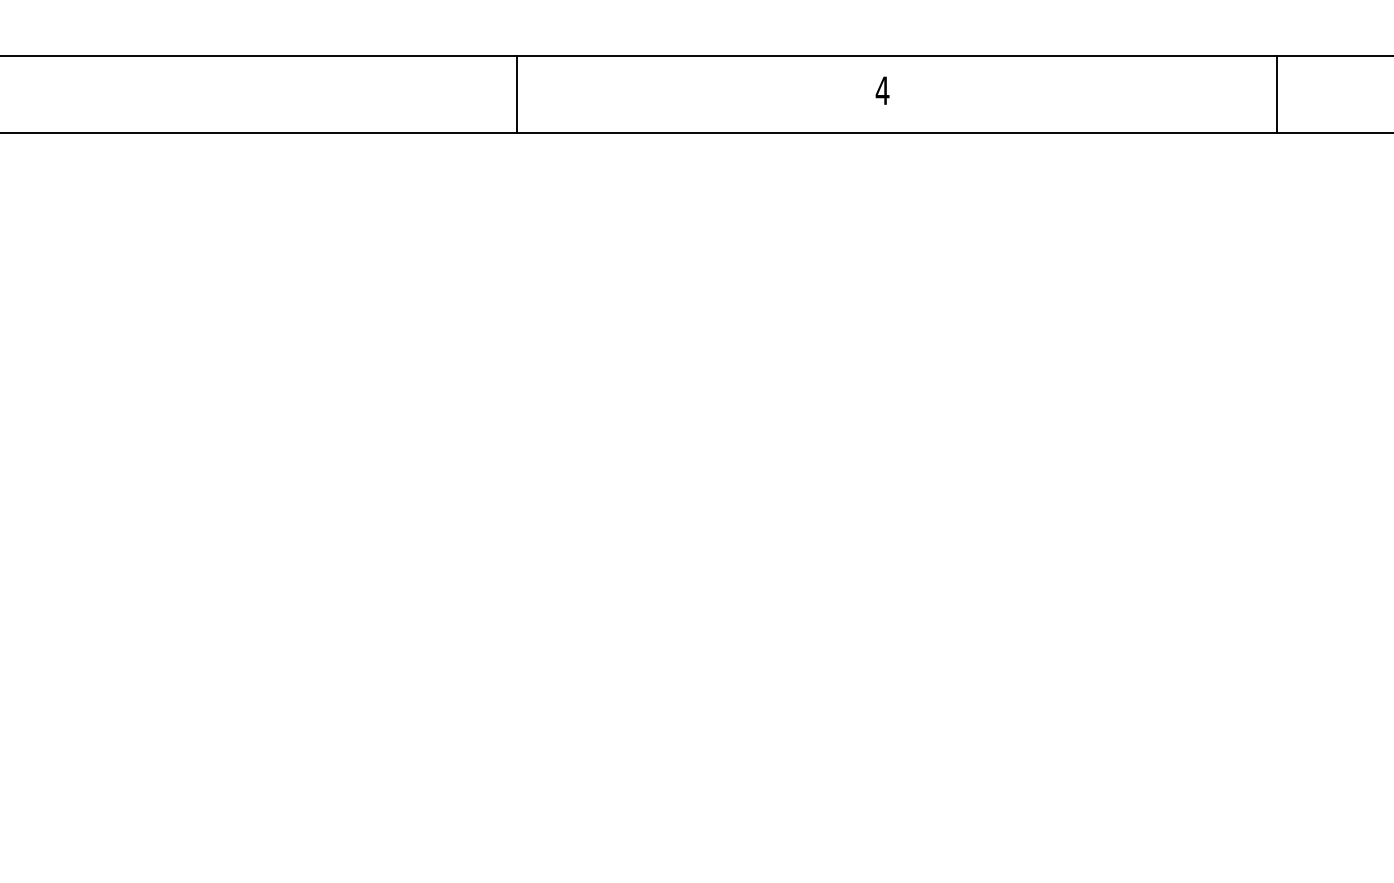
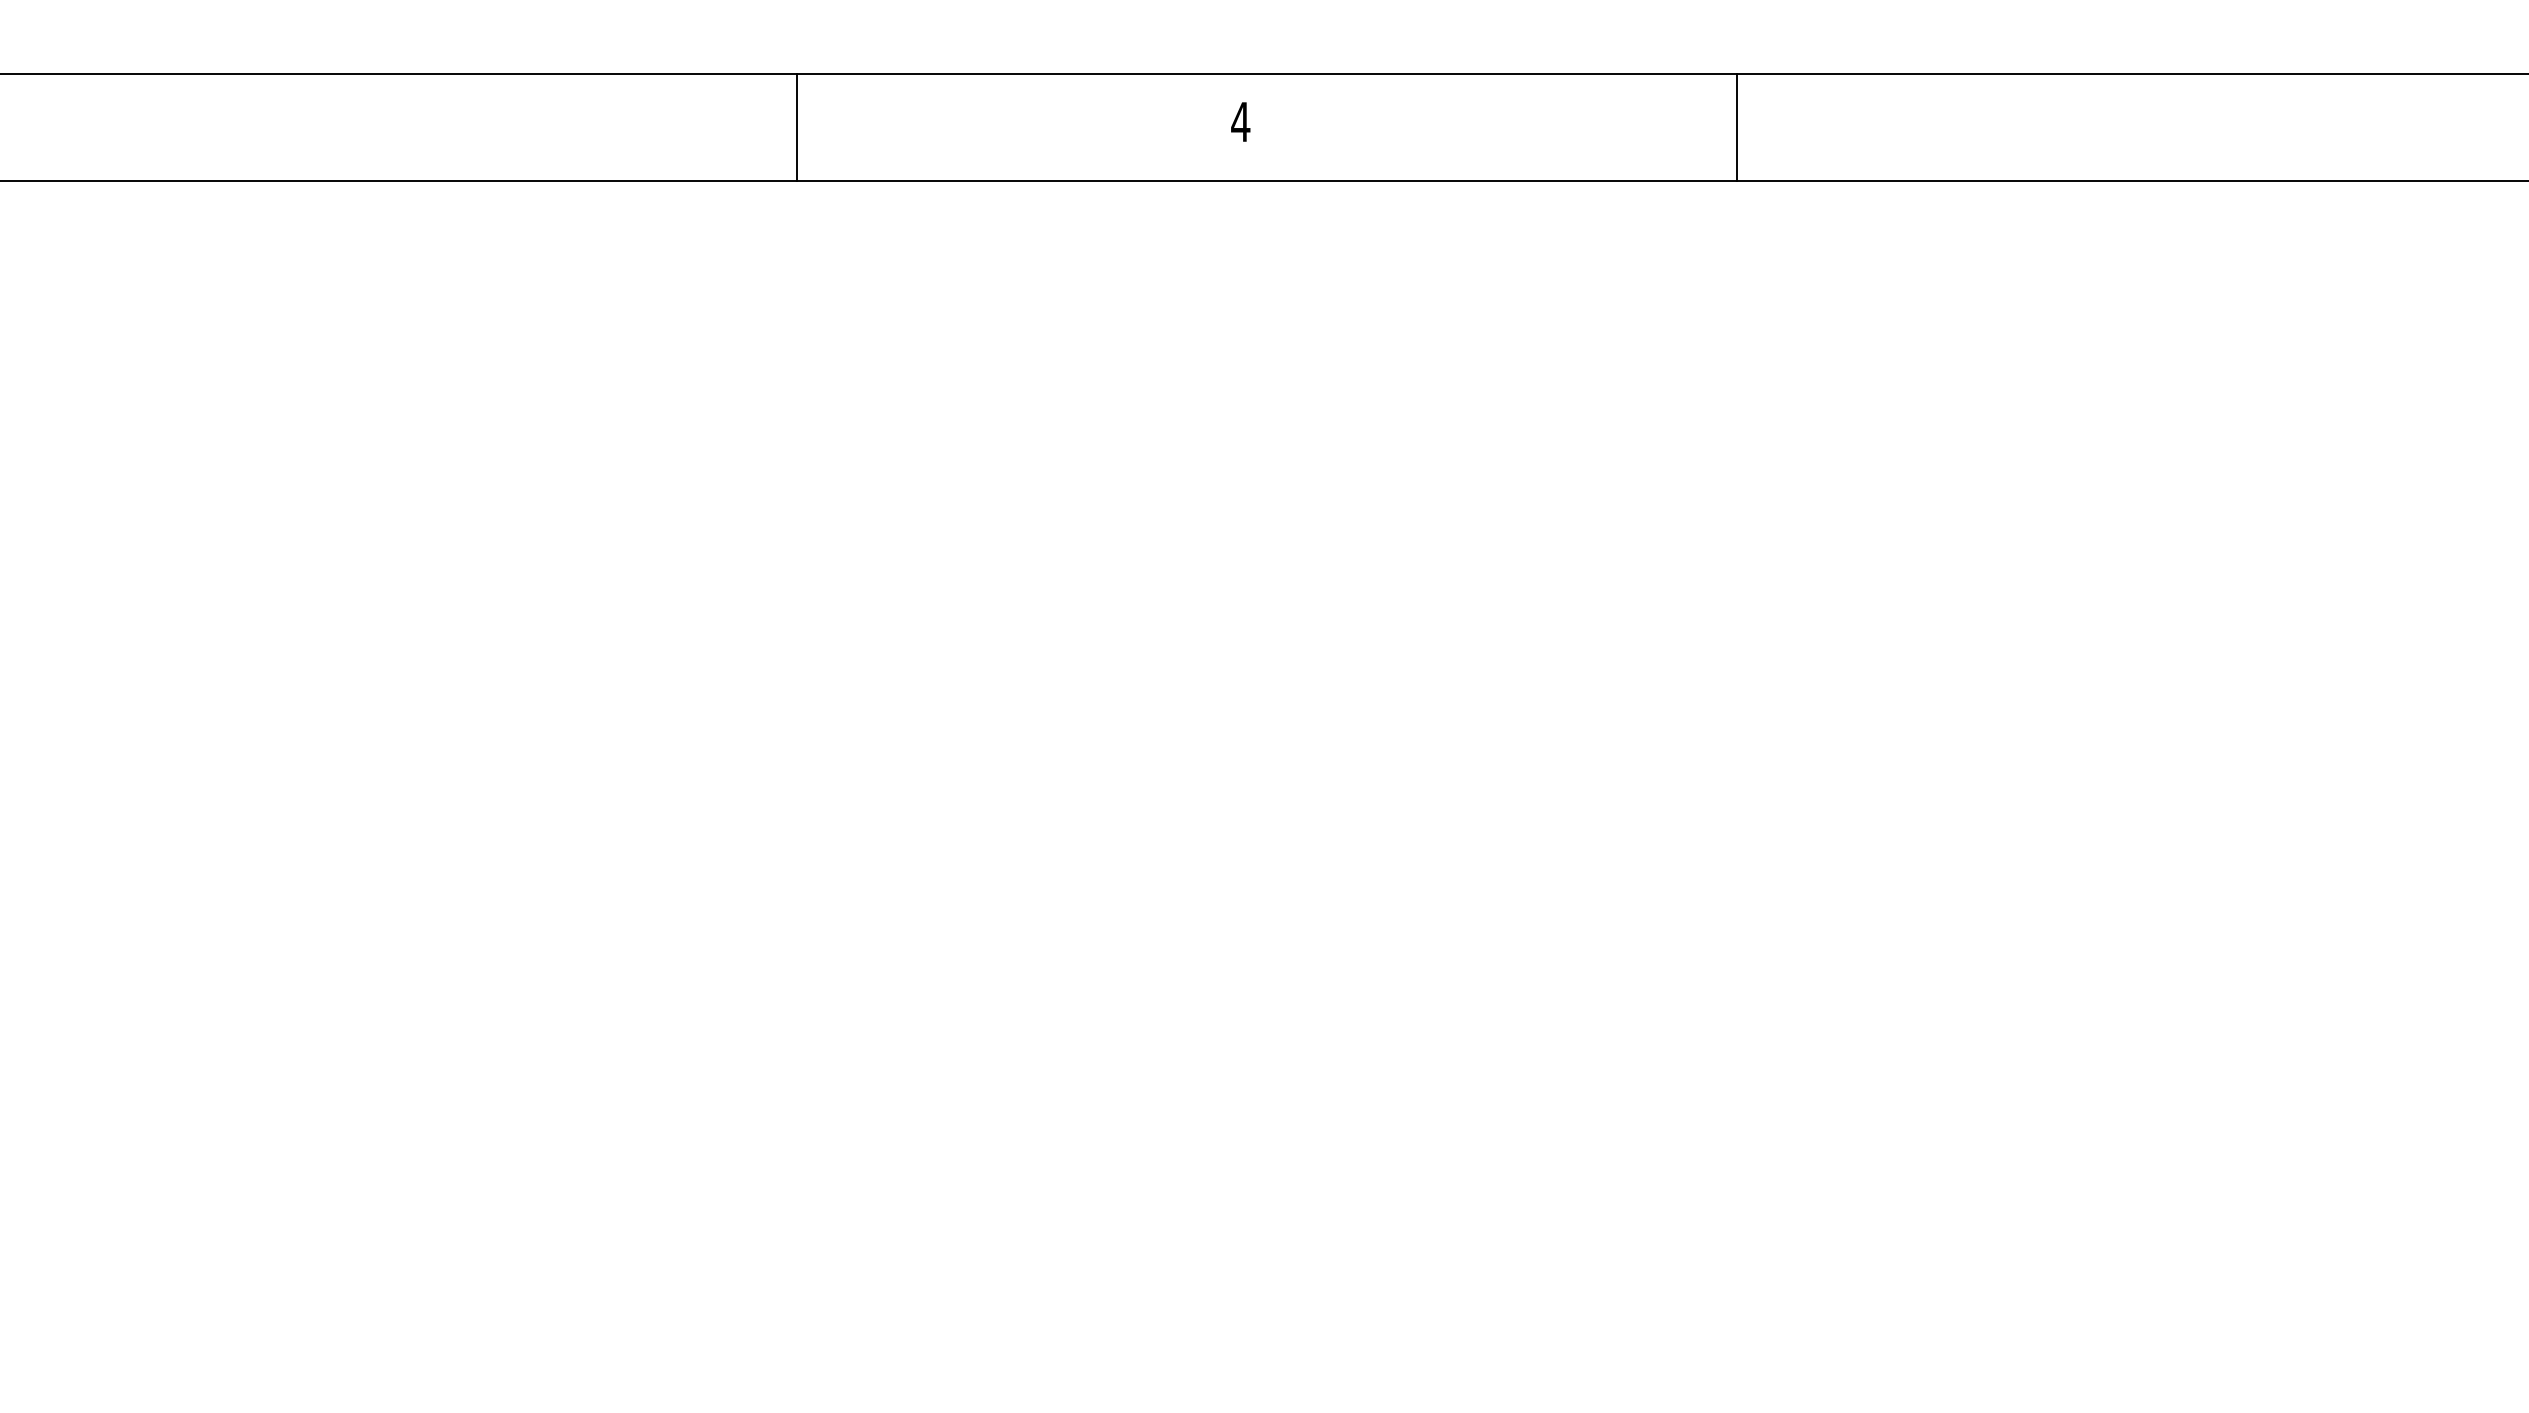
line: (516, 93) -> (796, 126), moved
line: (1277, 93) -> (1737, 126), moved

